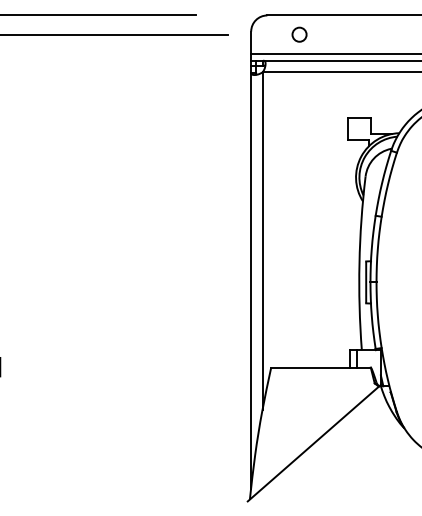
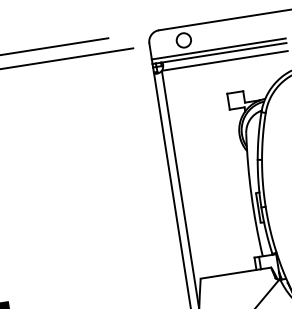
circle: (299, 34) -> (183, 40), size x1.43

